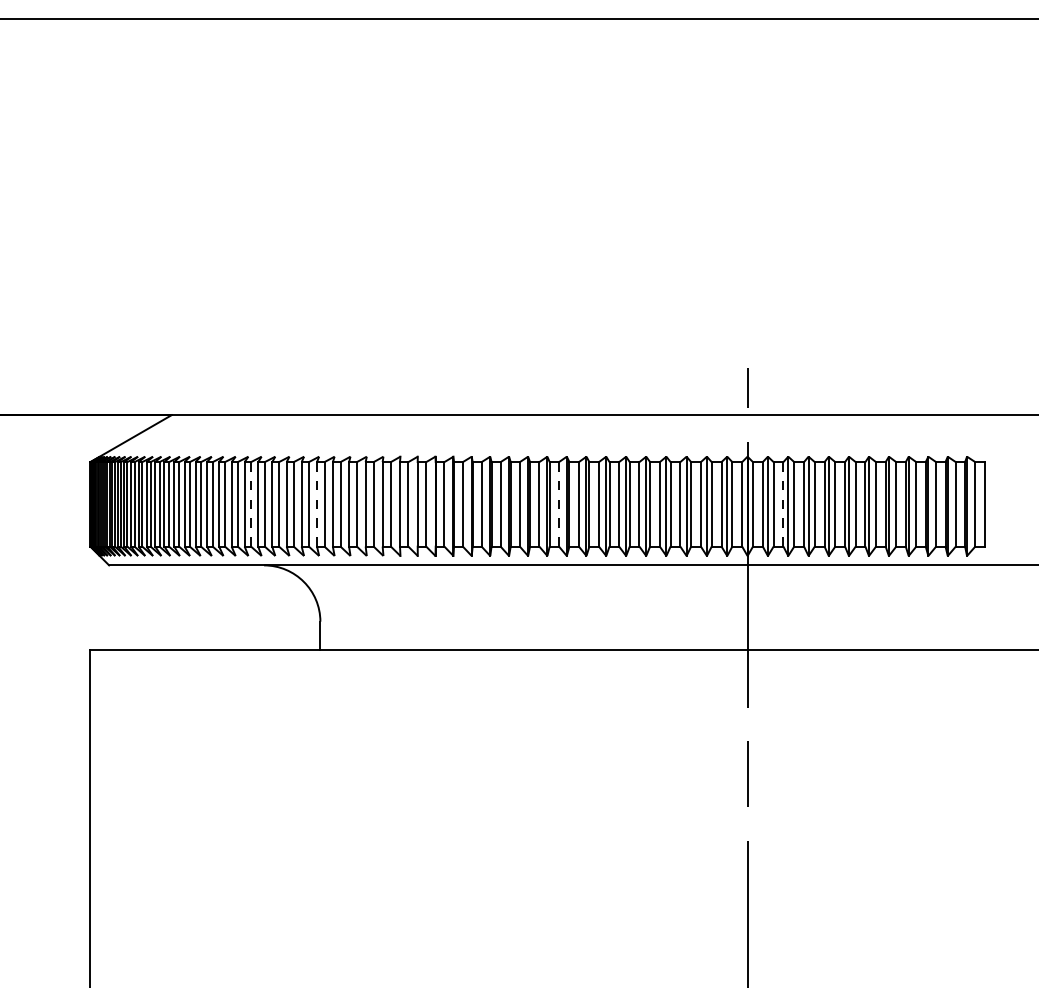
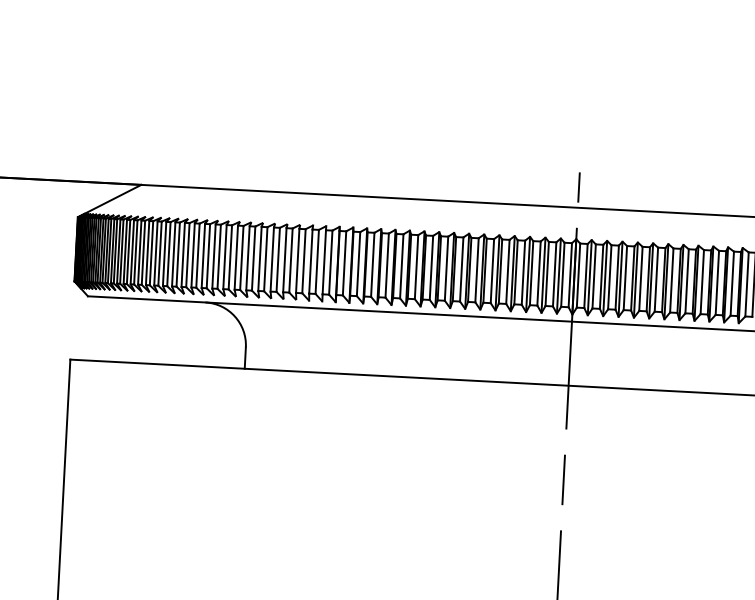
line: (251, 503) -> (198, 255), dashed -> solid
line: (559, 503) -> (431, 267), dashed -> solid
line: (783, 503) -> (601, 276), dashed -> solid
line: (317, 504) -> (248, 258), dashed -> solid

